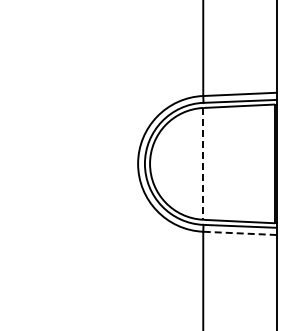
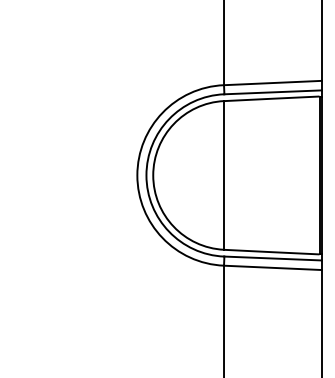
line: (203, 163) -> (224, 174), dashed -> solid
line: (239, 233) -> (272, 268), dashed -> solid

